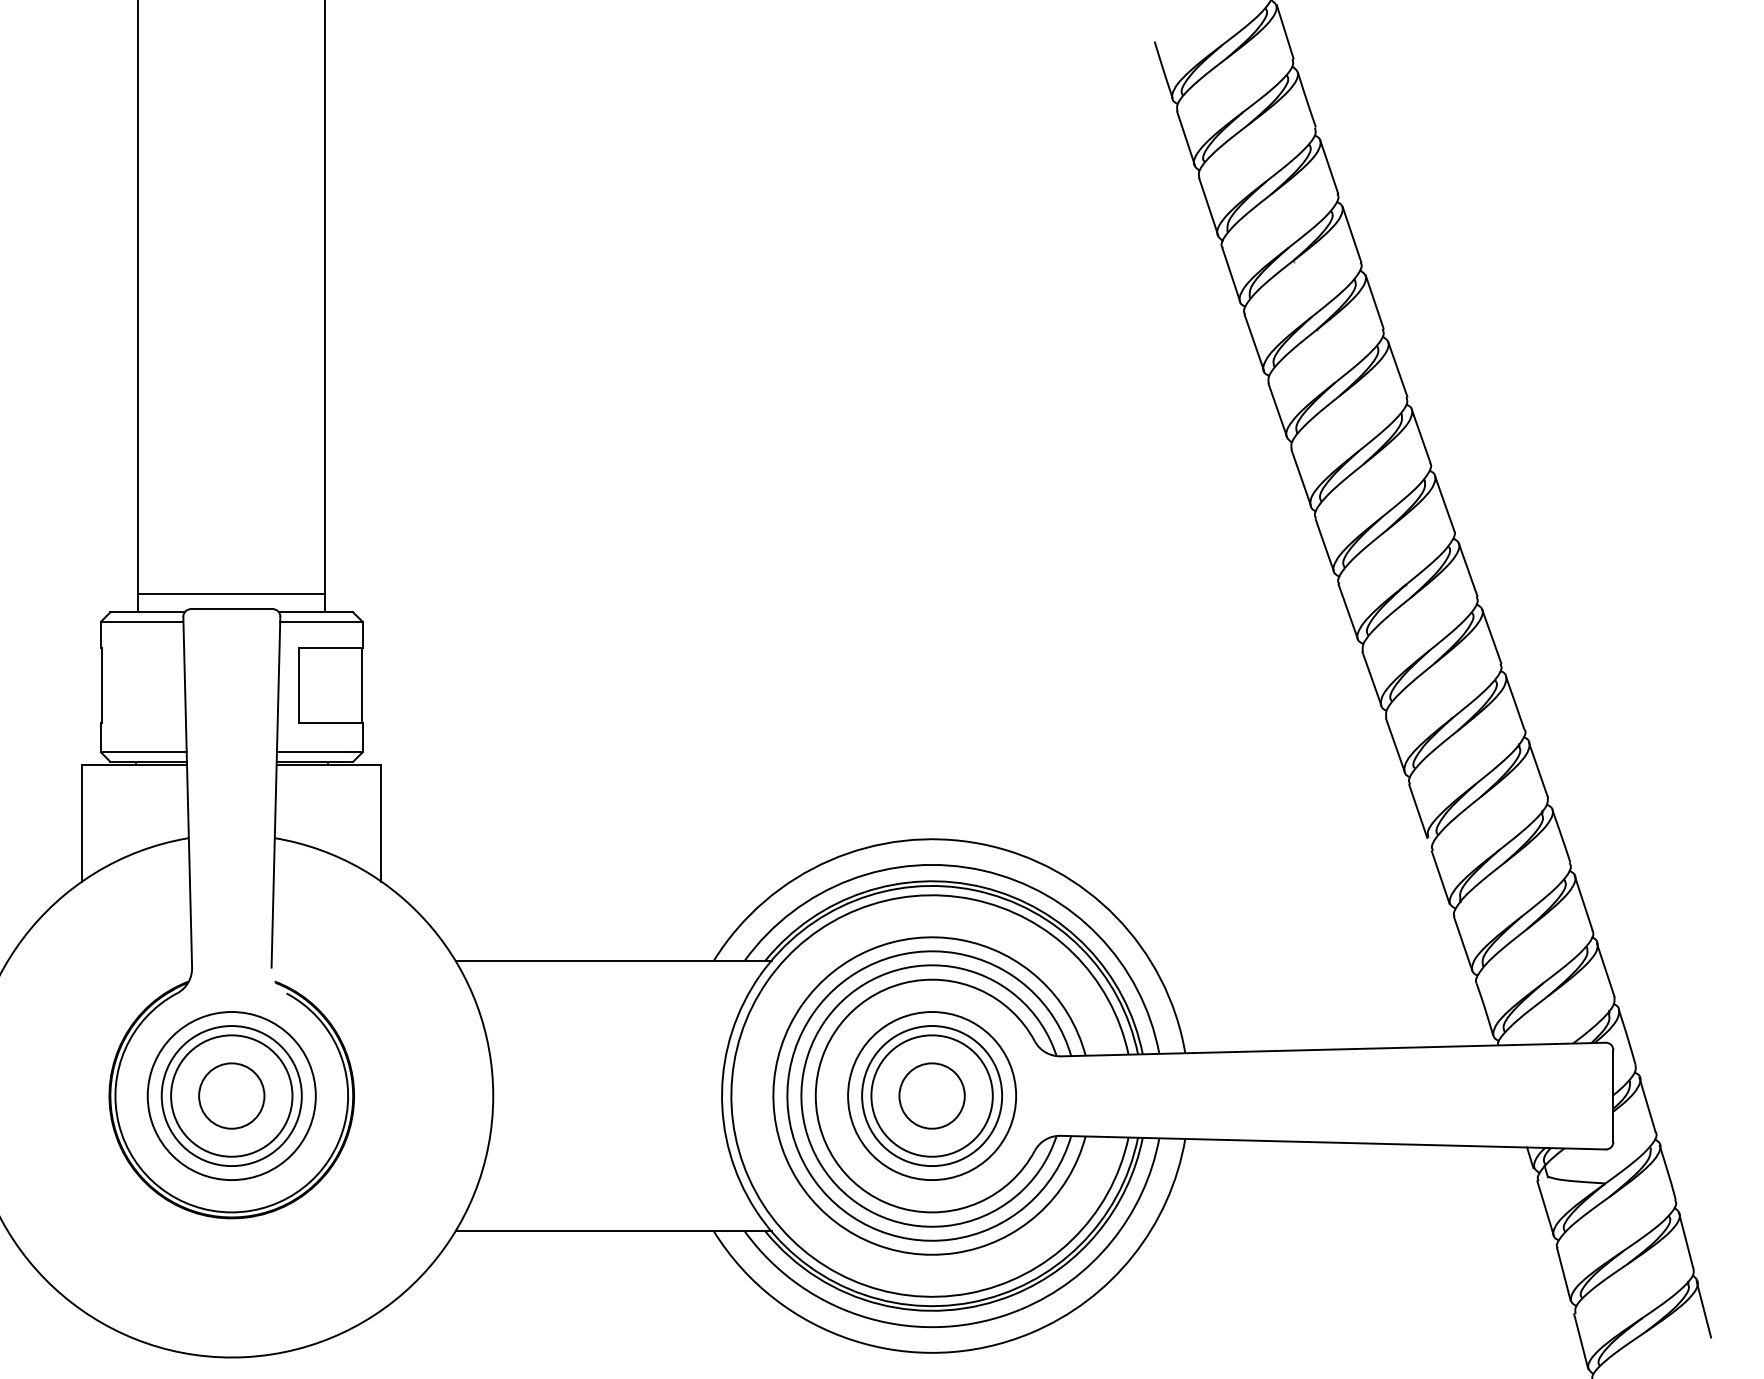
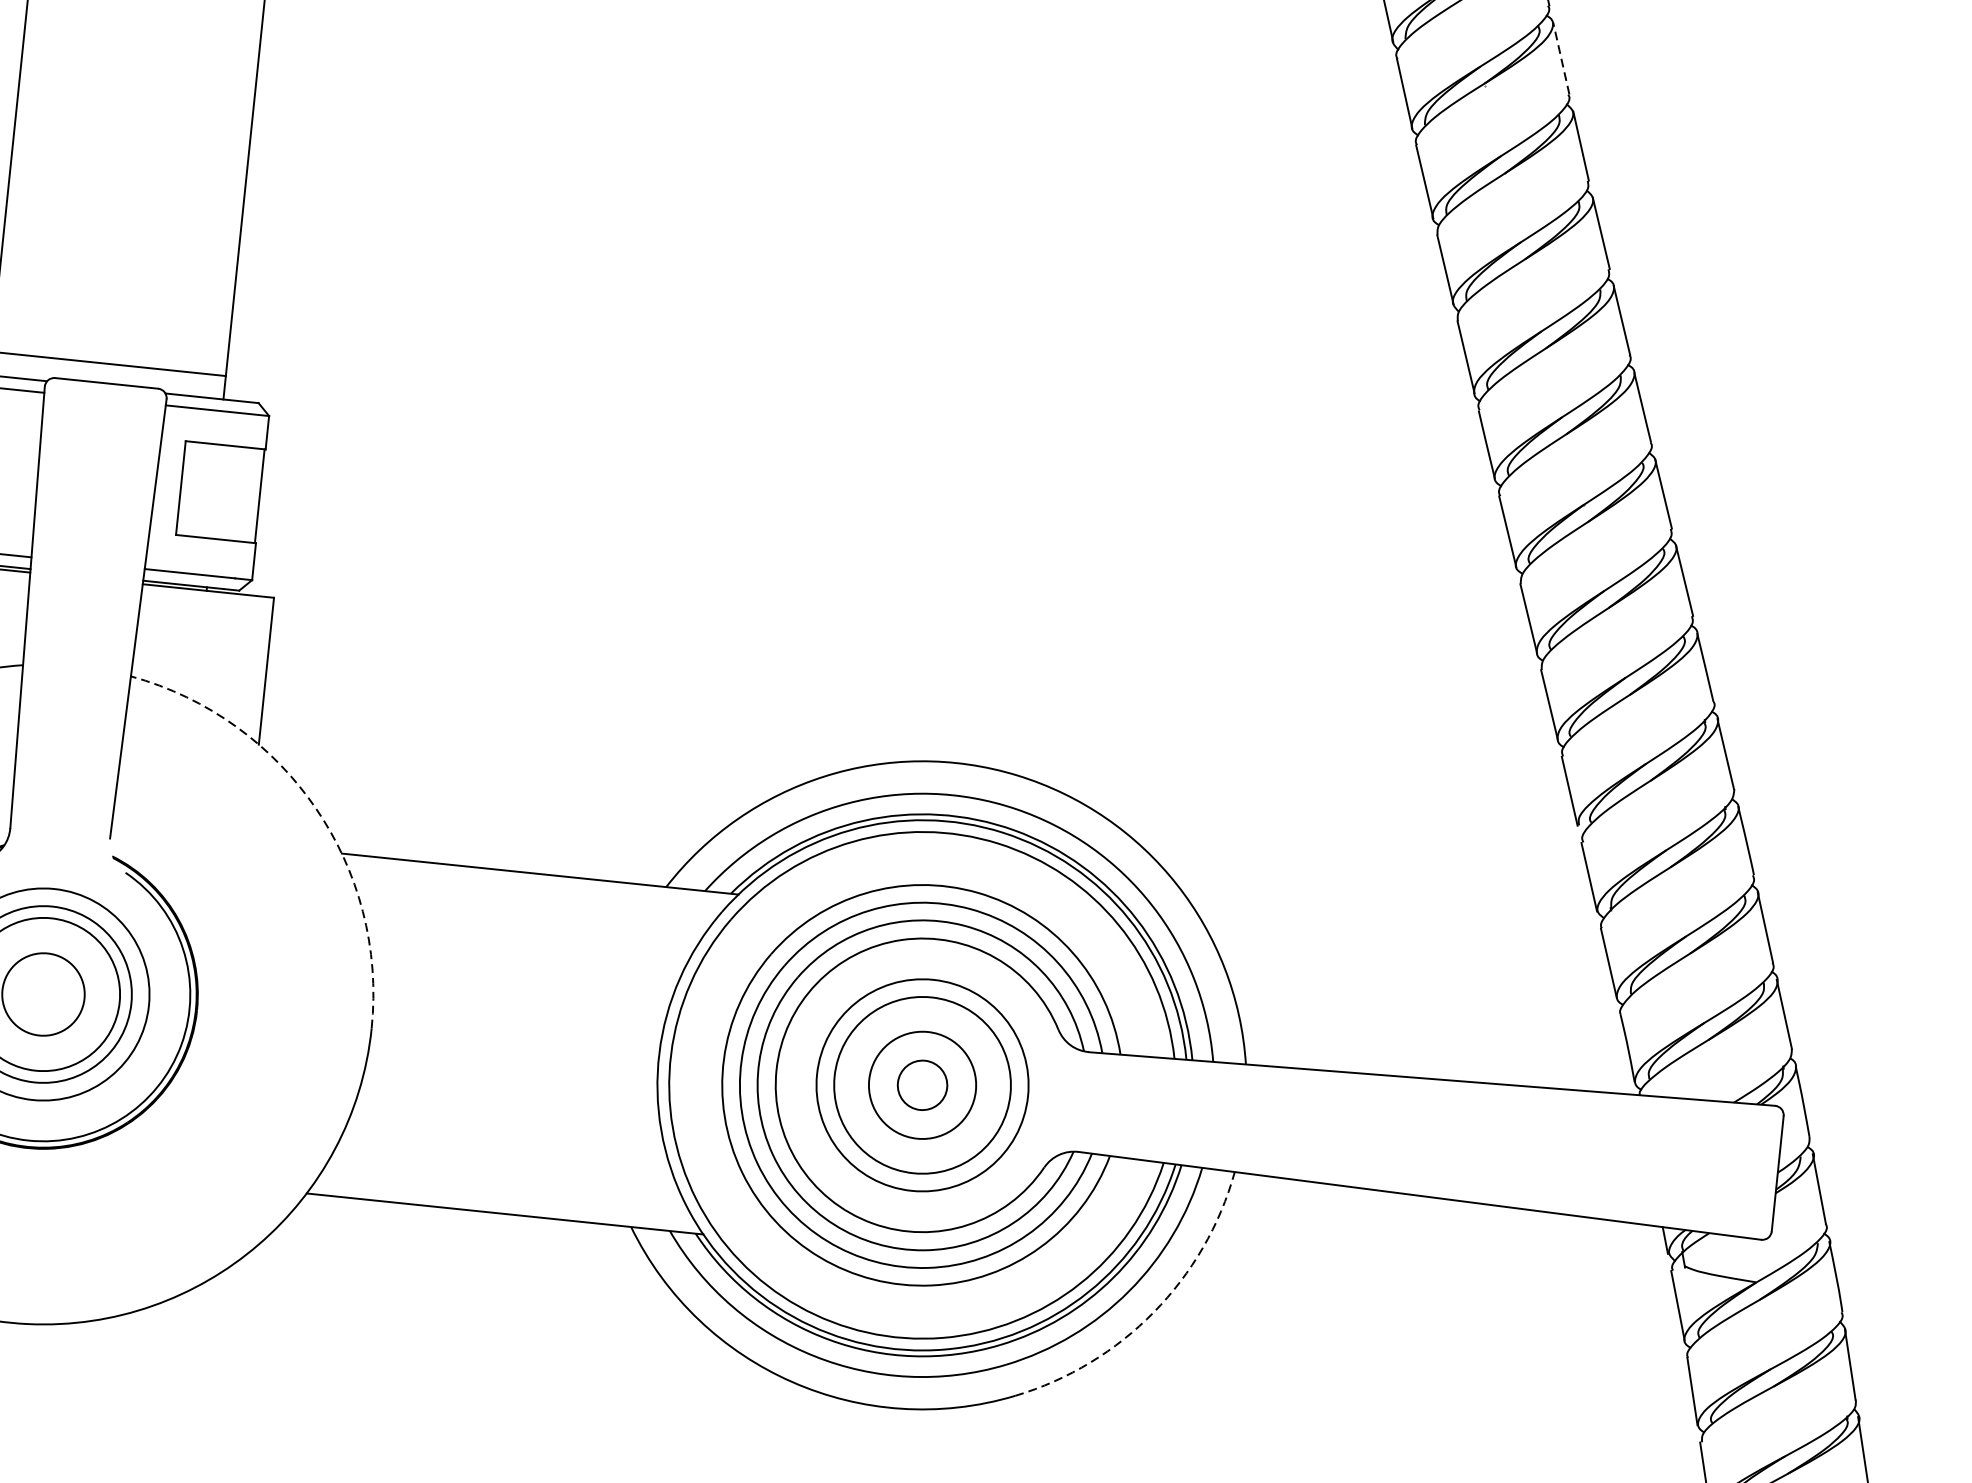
line: (1351, 234) -> (1560, 58), solid -> dashed
arc: (431, 927) -> (316, 808), solid -> dashed
circle: (931, 1095) -> (921, 1084), size x0.6
circle: (931, 1095) -> (921, 1084), size x0.7
arc: (1132, 1256) -> (1153, 1312), solid -> dashed

